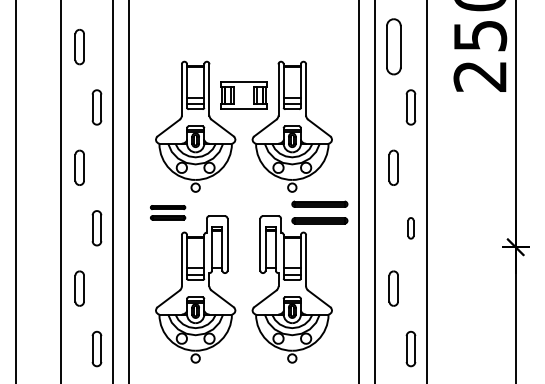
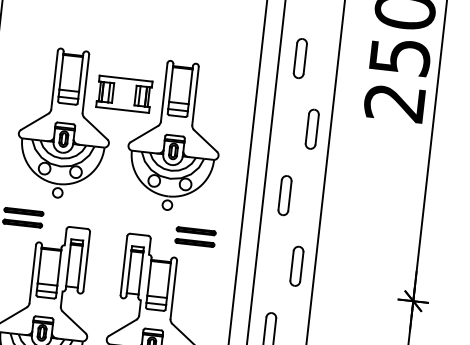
part: (393, 47) -> (300, 59), size x0.62
part: (319, 212) -> (195, 236), size x0.62
part: (410, 228) -> (296, 266), size x1.67

